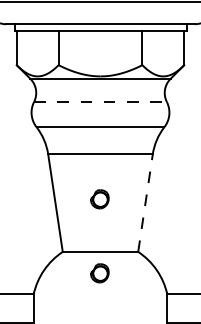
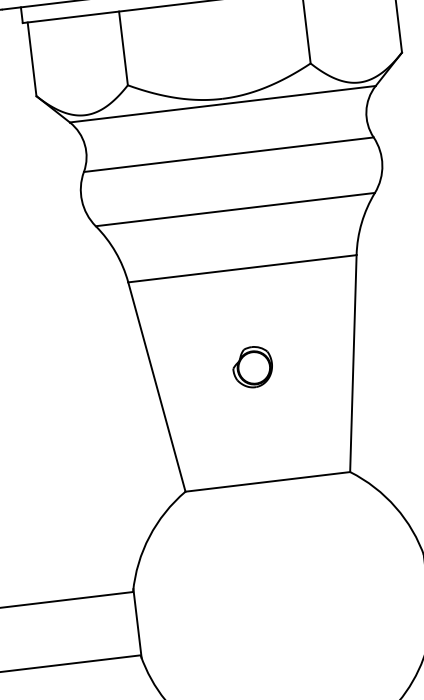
line: (101, 102) -> (231, 155), dashed -> solid
line: (145, 202) -> (353, 362), dashed -> solid
part: (99, 273) -> (271, 529), removed

